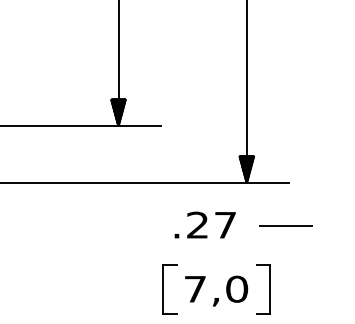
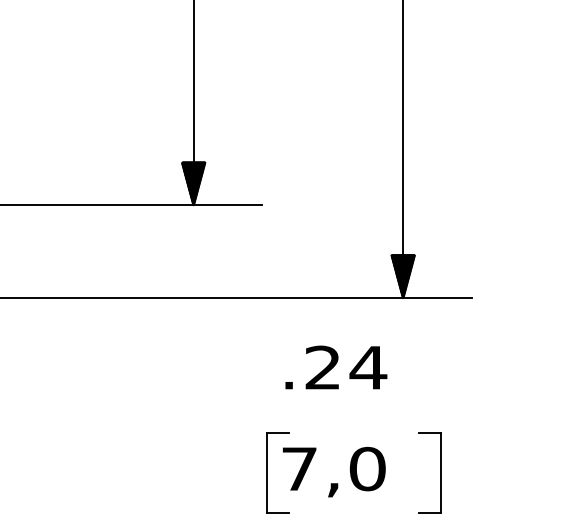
text: (225, 225) -> (368, 368), .27 -> .24
line: (285, 225) -> (466, 368), removed
text: (216, 290) -> (334, 471), moved

